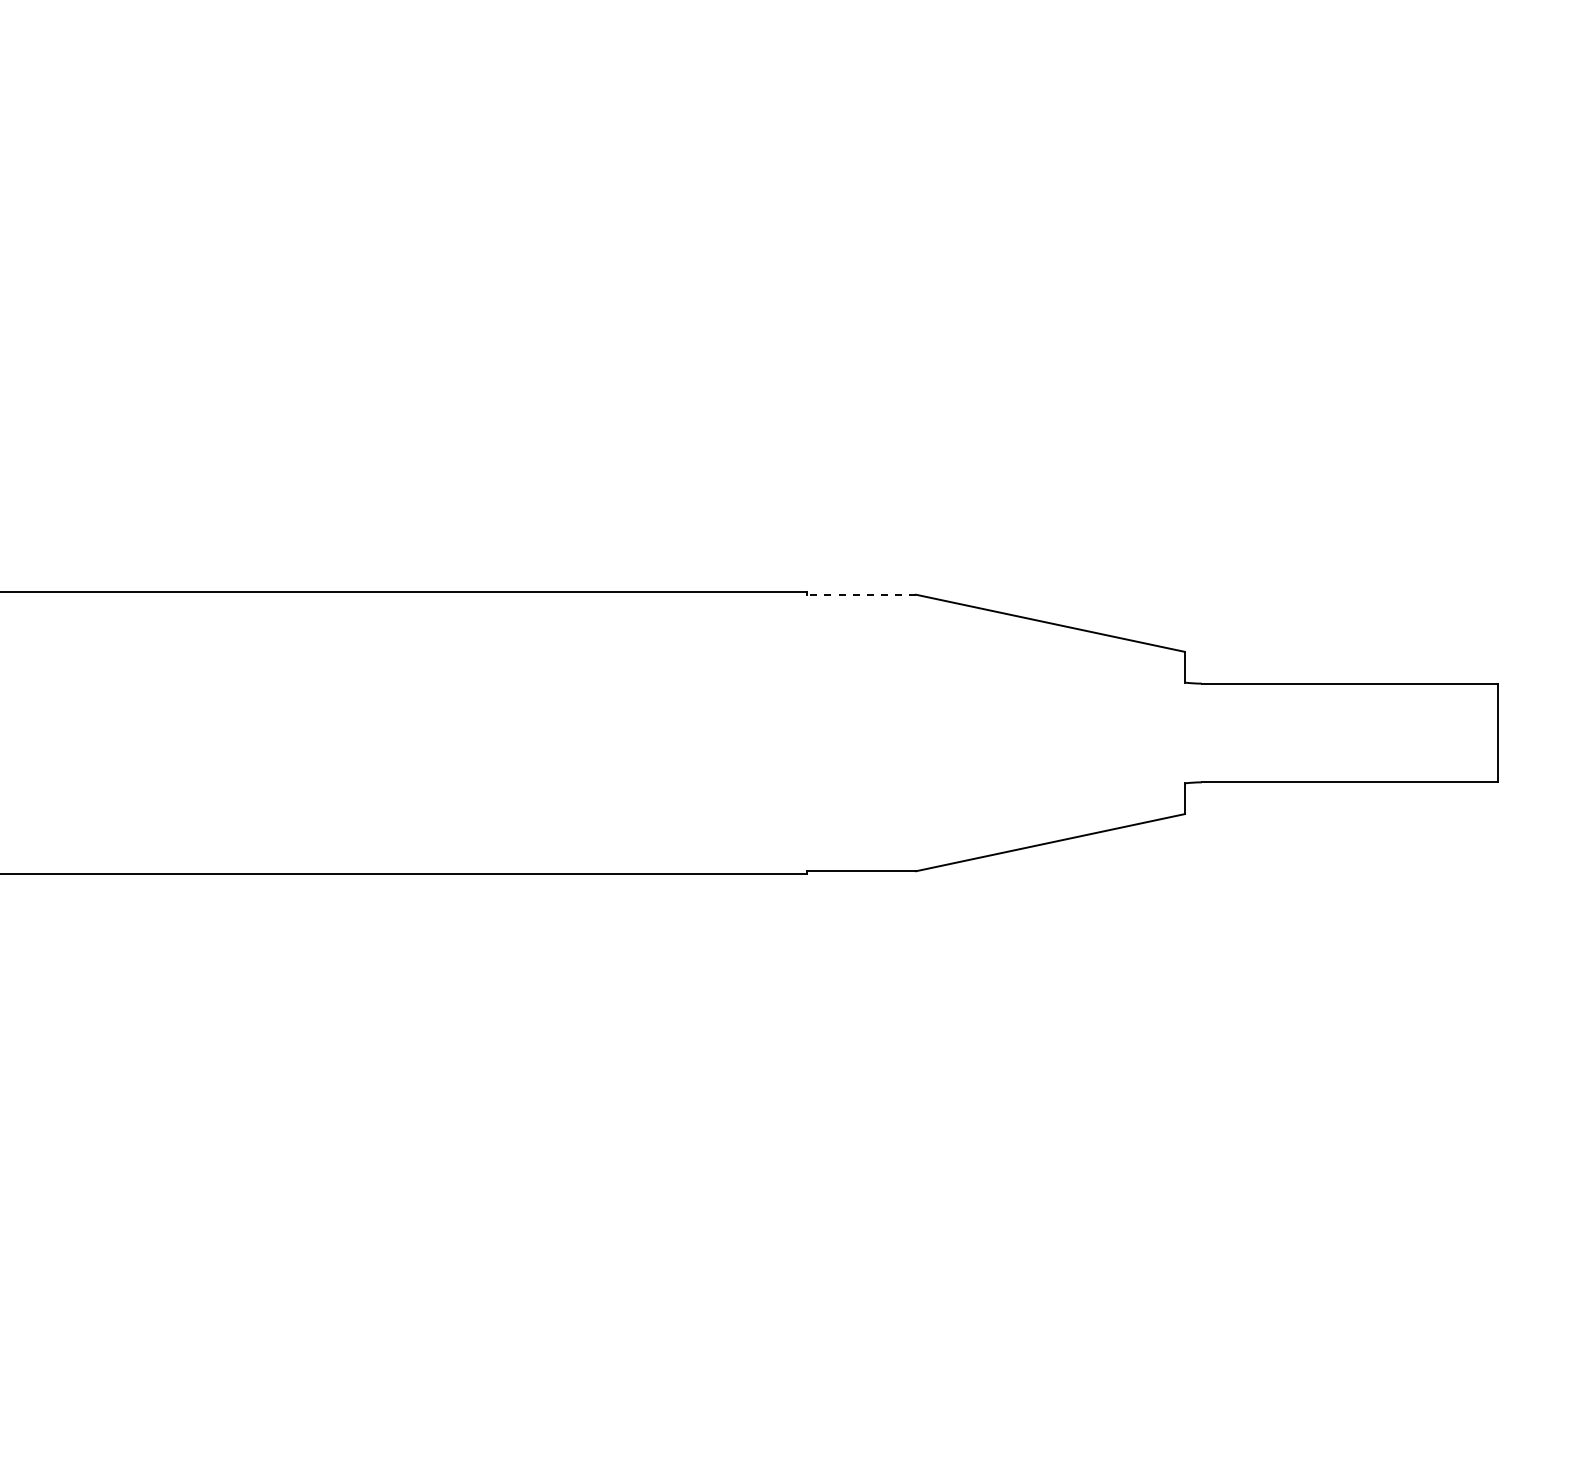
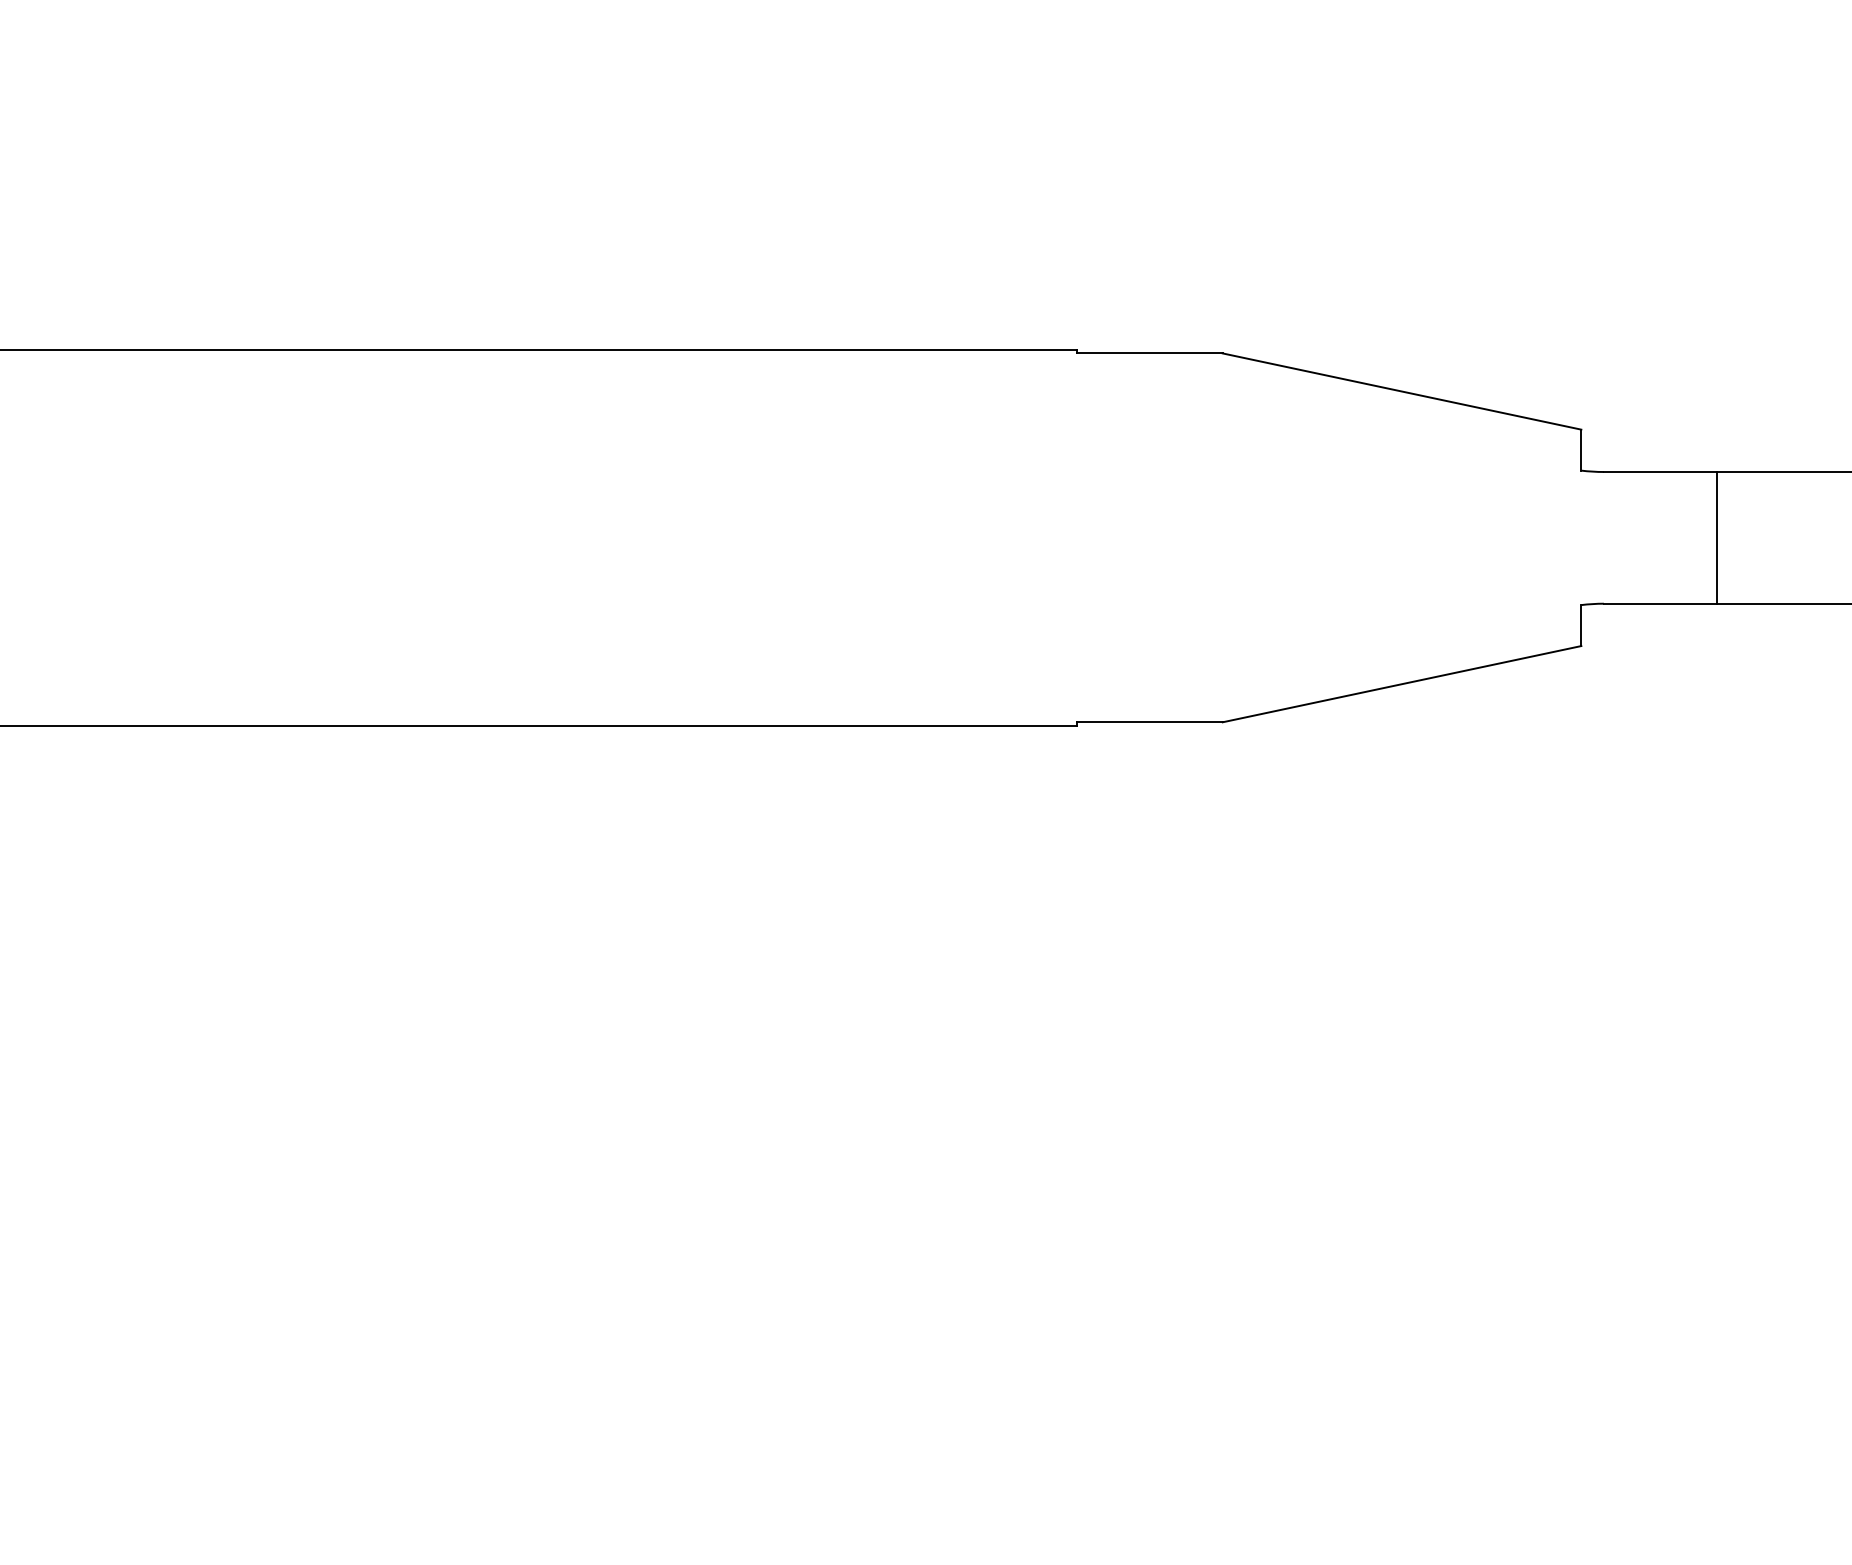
line: (861, 594) -> (1149, 353), dashed -> solid
line: (1286, 732) -> (1716, 537), added

